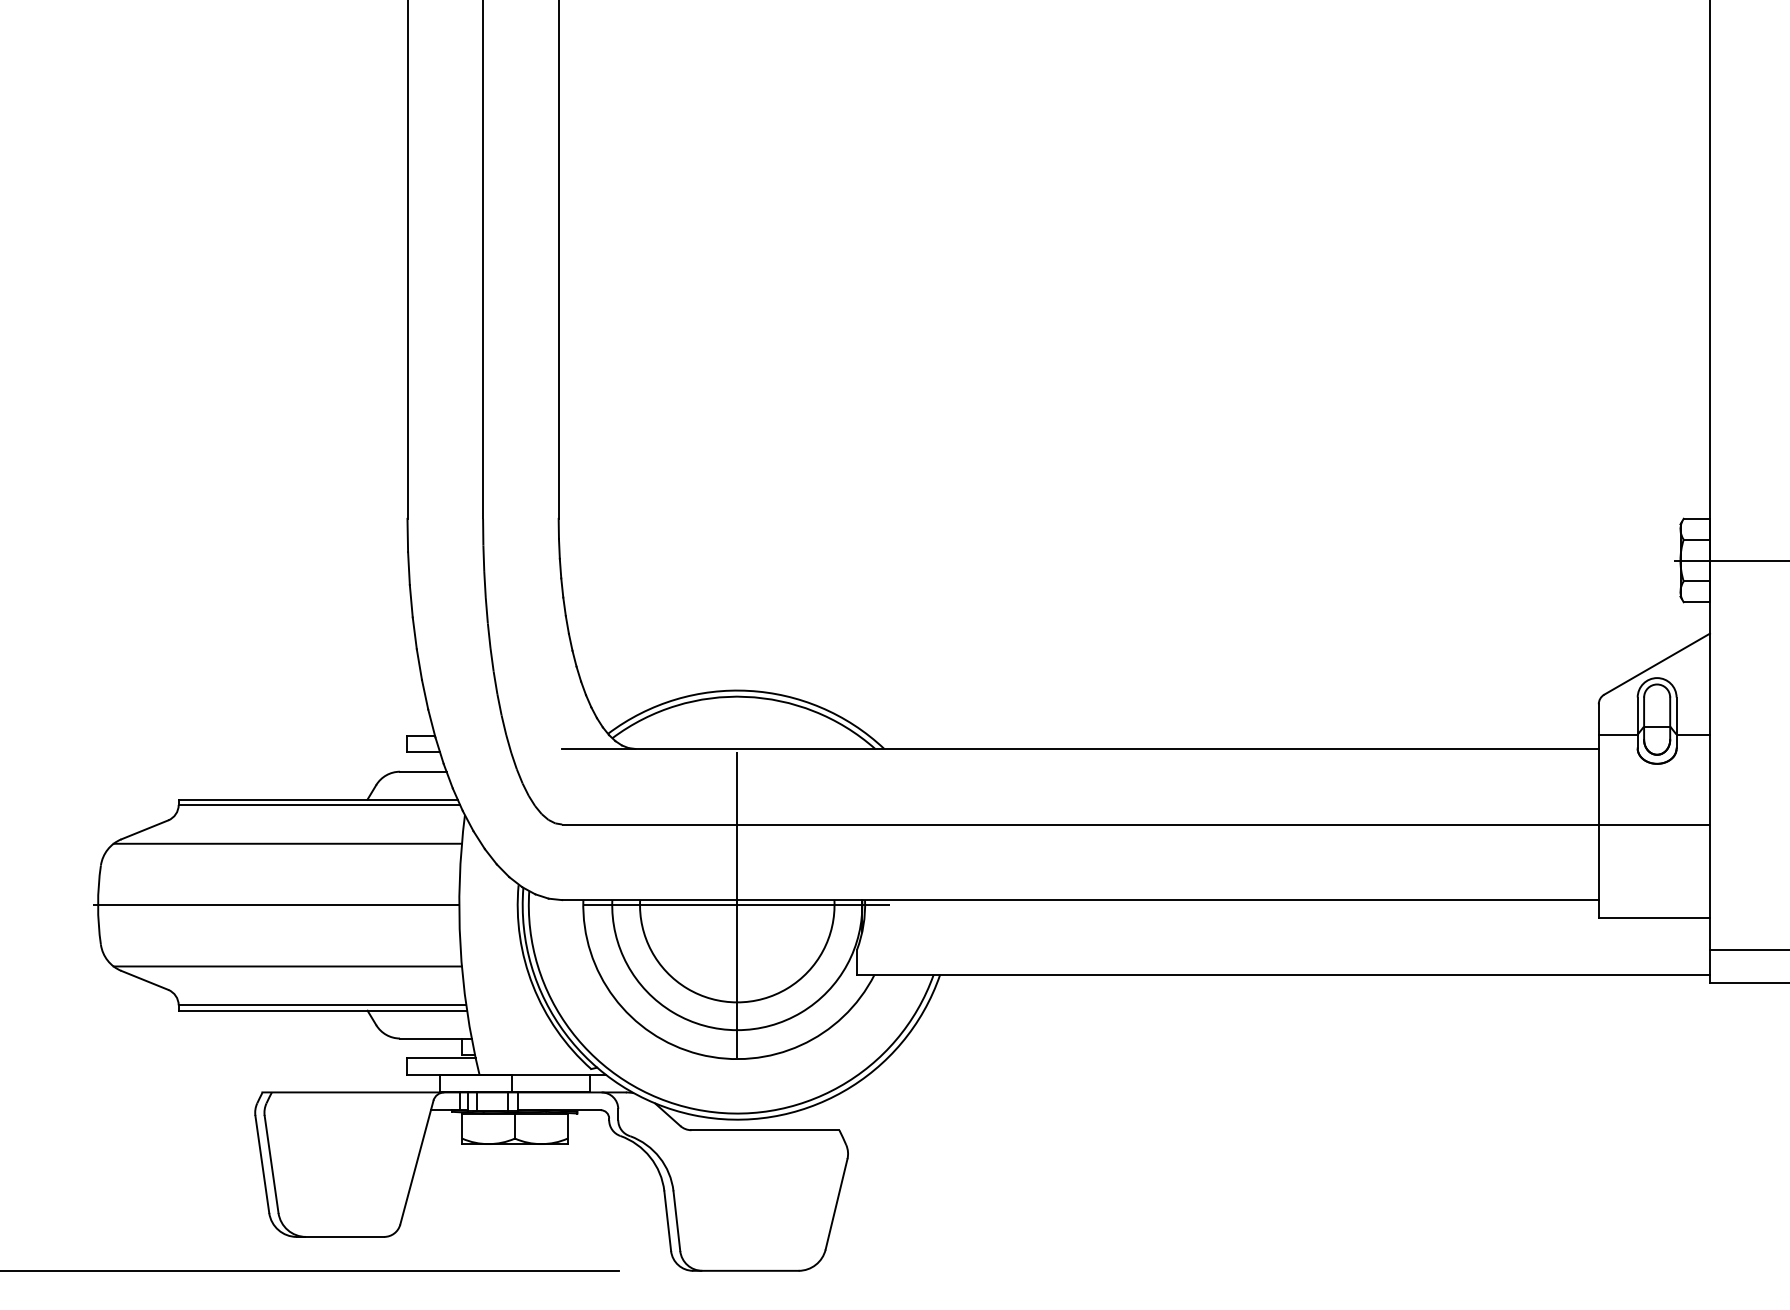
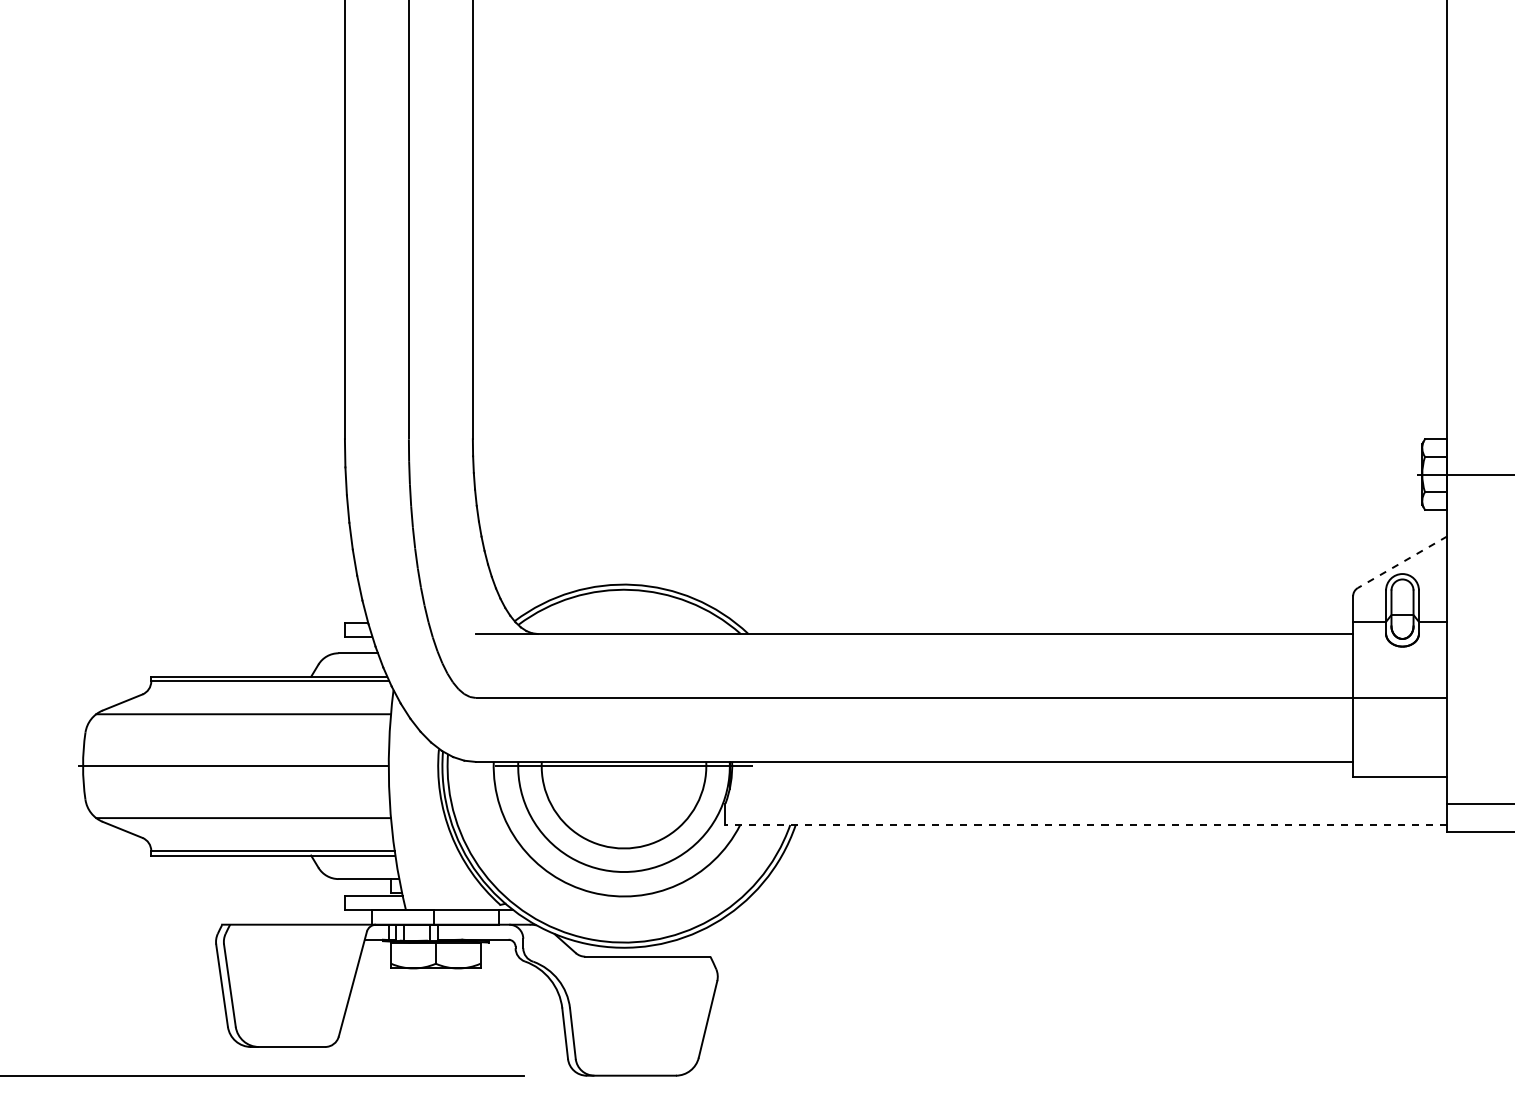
line: (1657, 664) -> (1402, 562), solid -> dashed
line: (737, 904) -> (624, 765), removed
line: (1282, 974) -> (1085, 824), solid -> dashed

